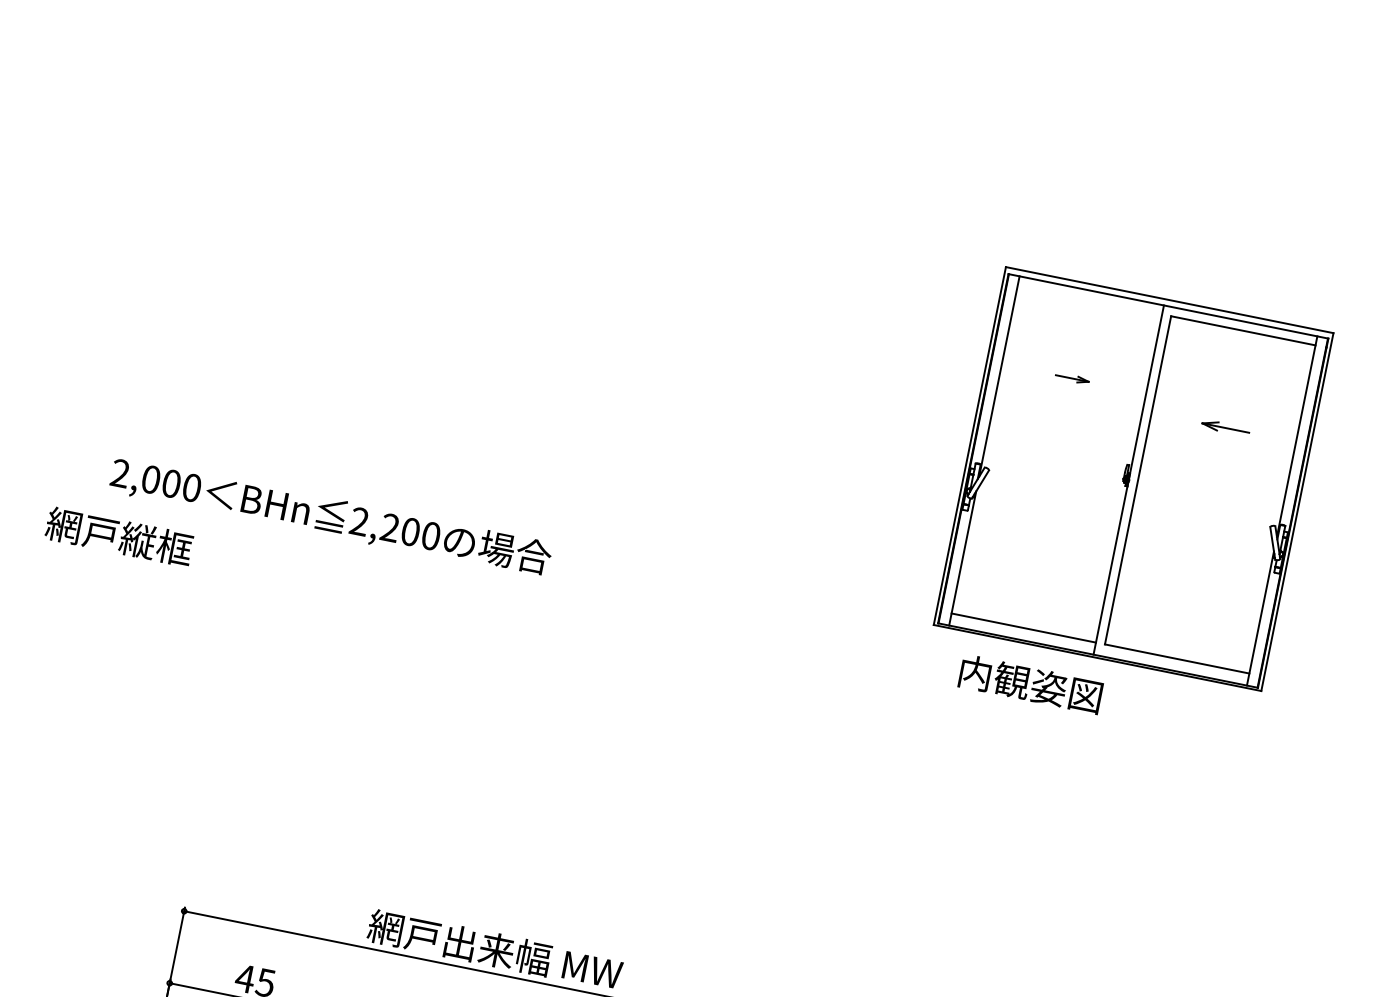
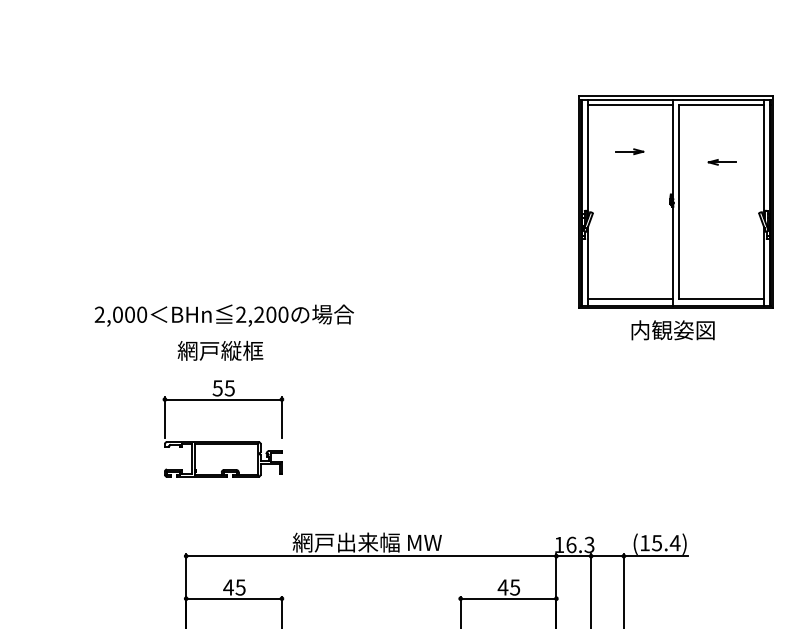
line: (1089, 300) -> (630, 105), added
part: (1072, 377) -> (629, 151), size x1.43
text: (119, 536) -> (220, 350), moved
text: (1029, 684) -> (672, 330), moved
part: (286, 730) -> (223, 441), added

